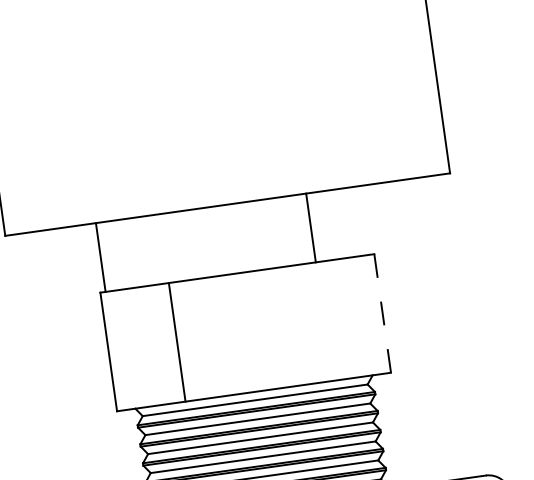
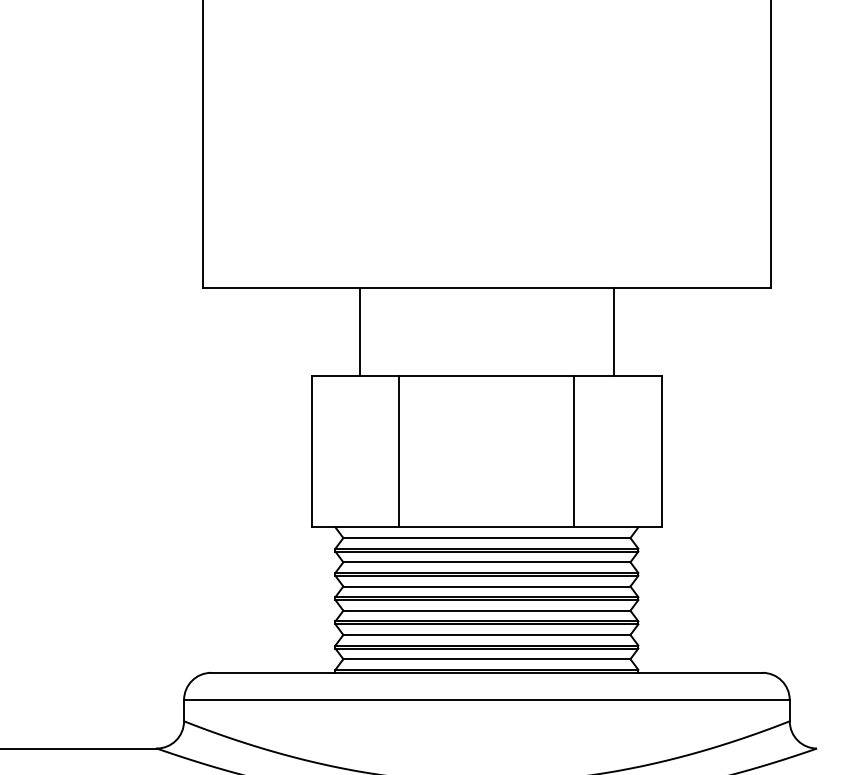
line: (311, 228) -> (614, 332), moved
line: (100, 257) -> (359, 332), moved
line: (382, 313) -> (661, 451), dashed -> solid
line: (314, 322) -> (574, 451), added

